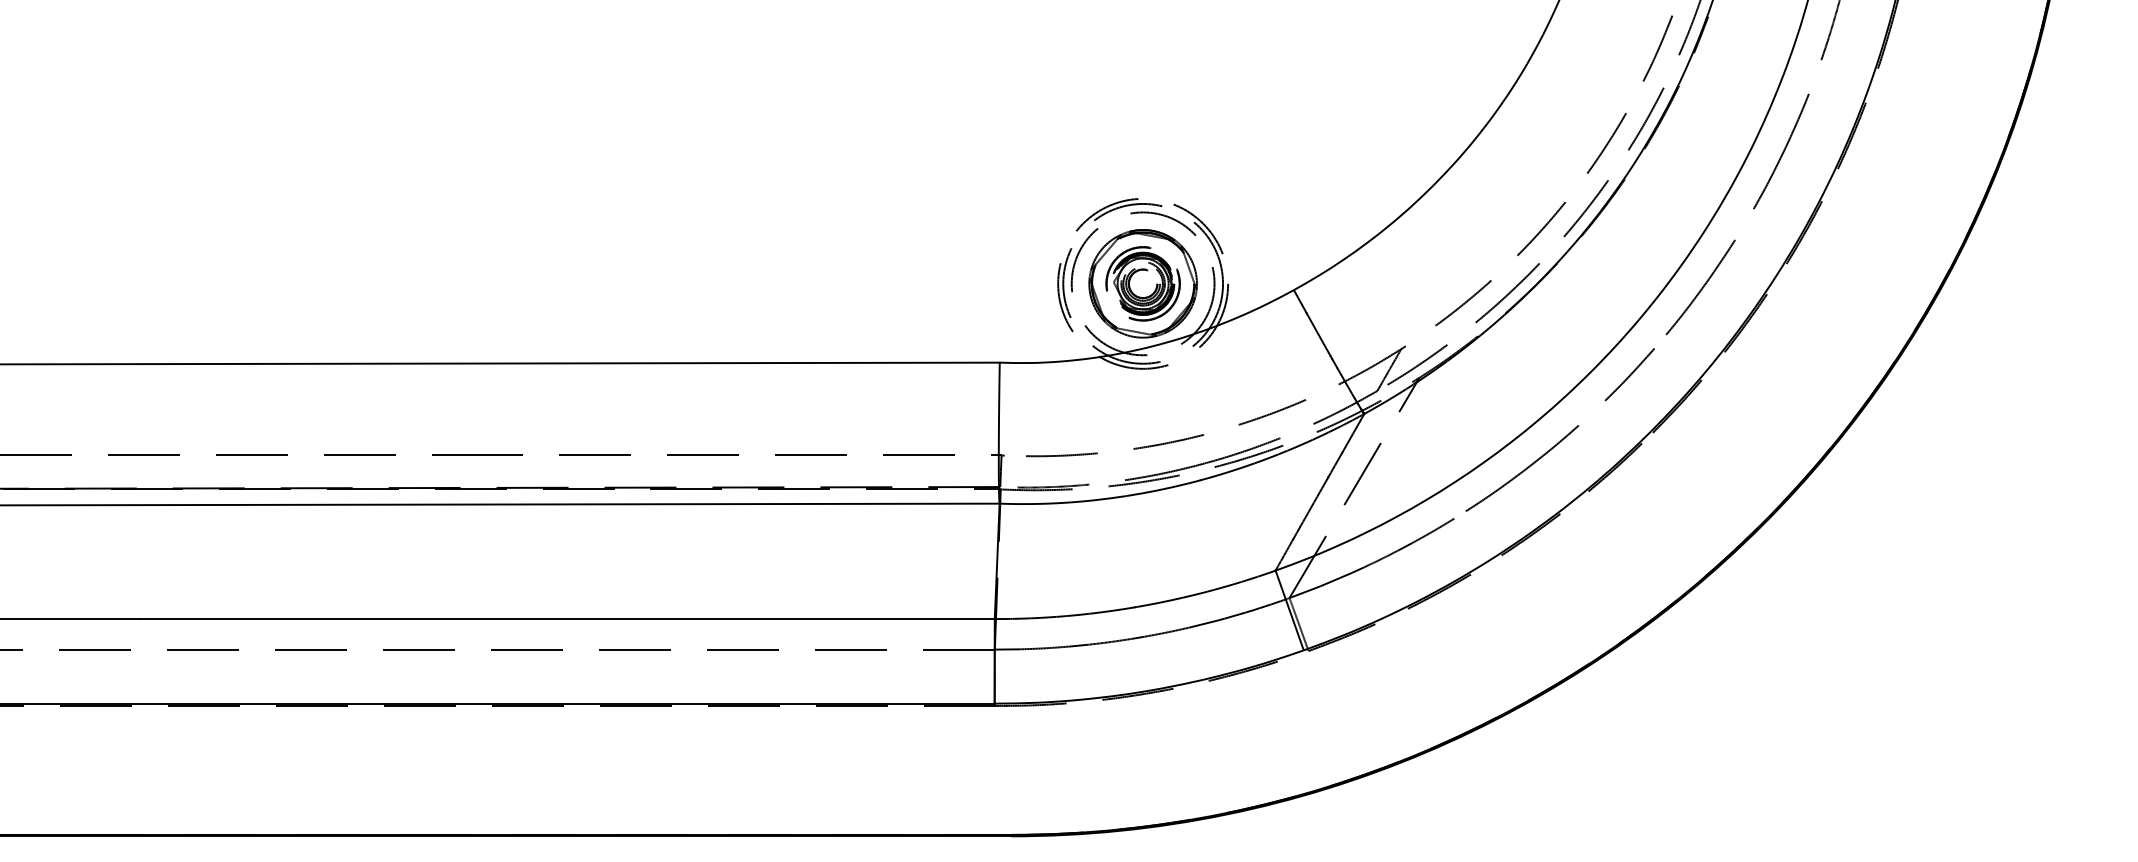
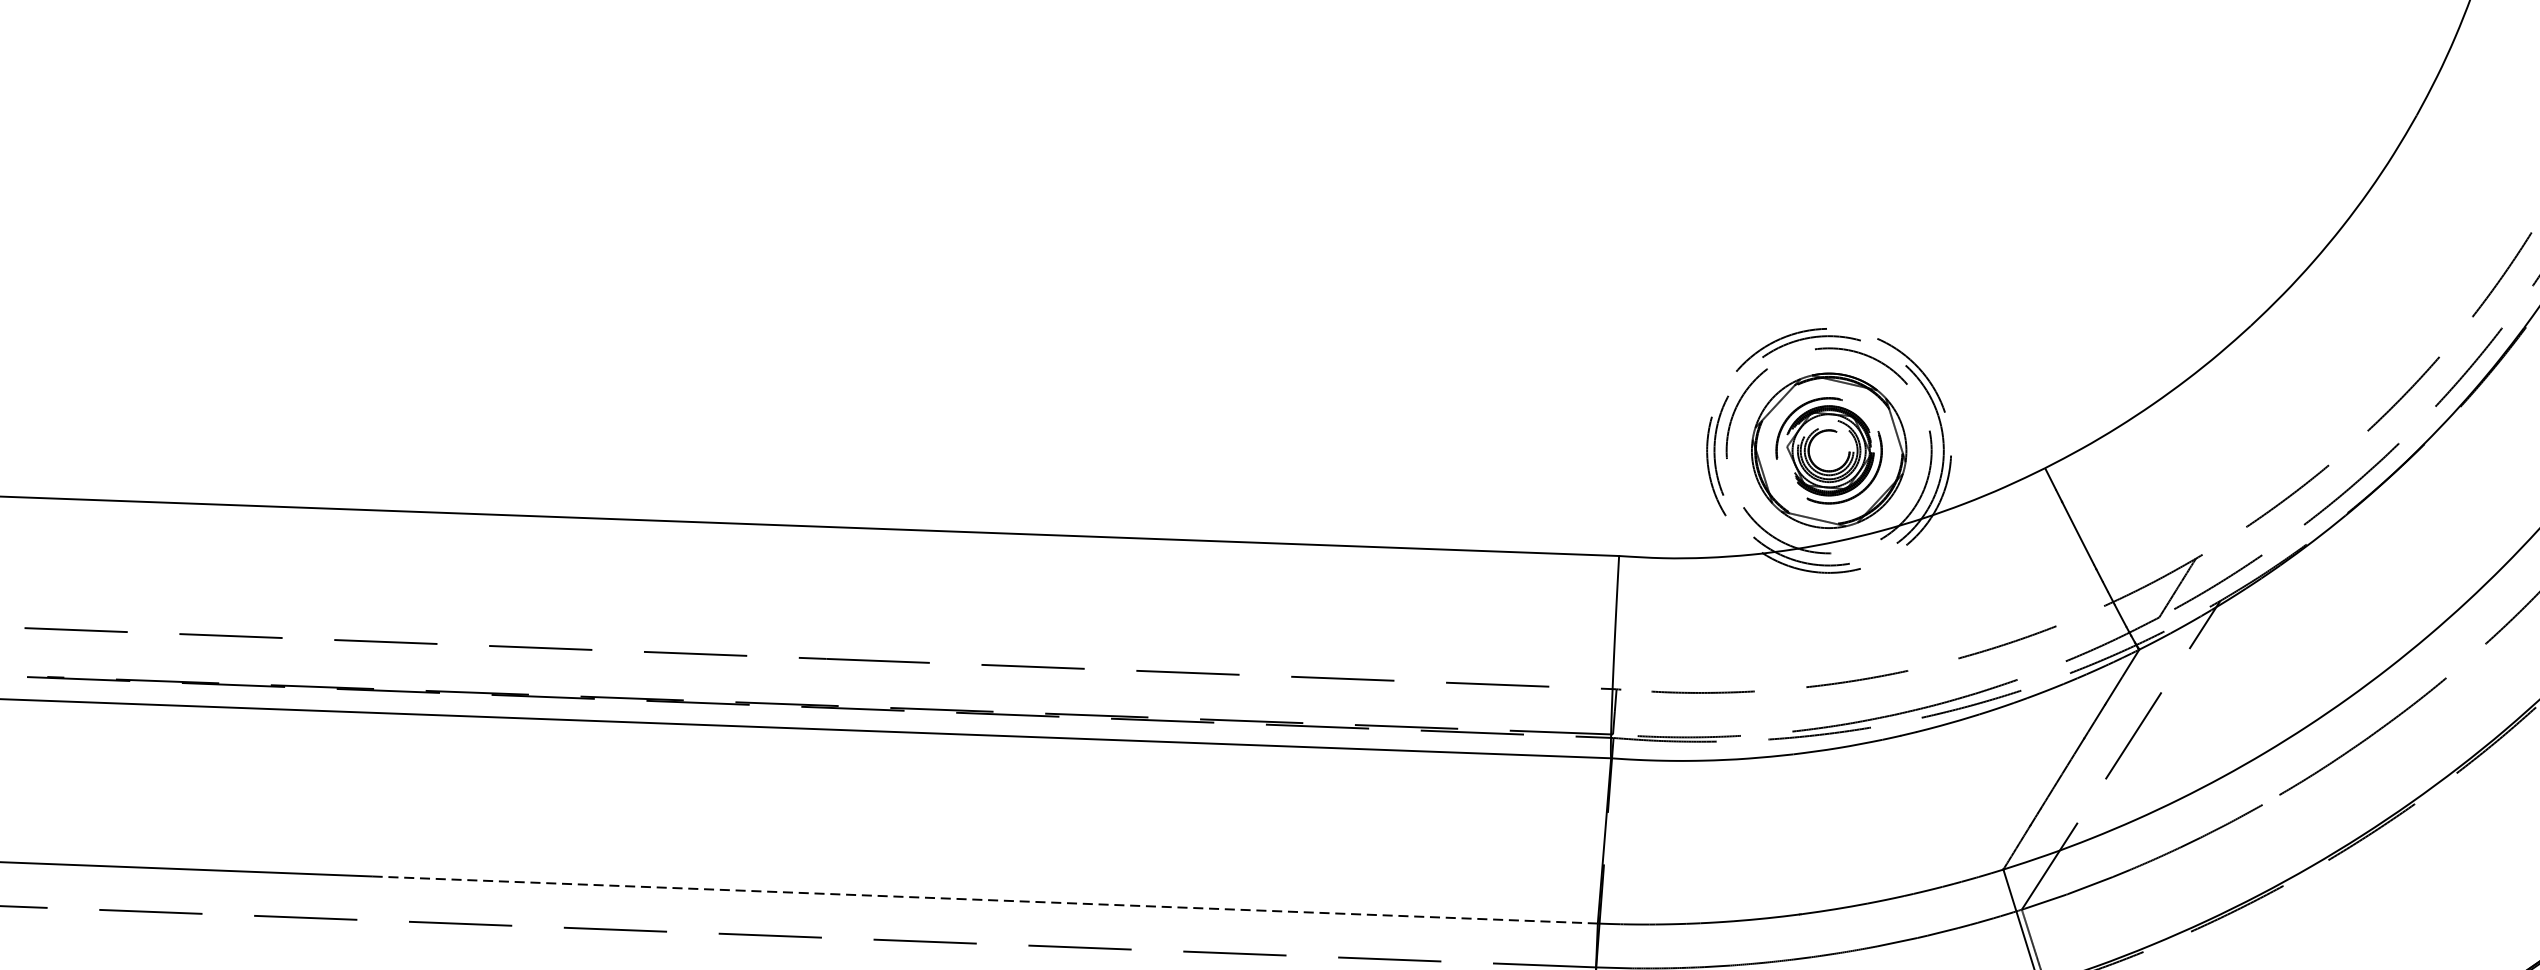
line: (566, 619) -> (983, 900), solid -> dashed

